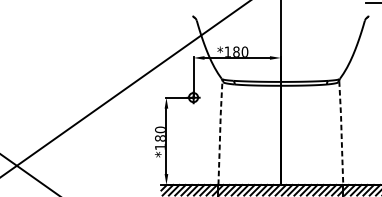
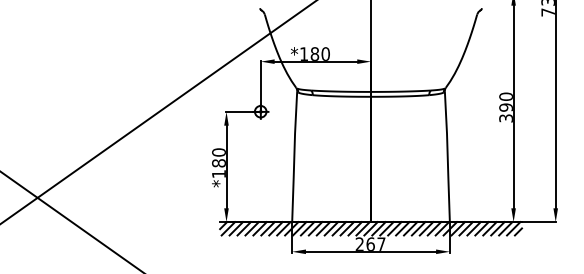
line: (220, 133) -> (294, 156), dashed -> solid
line: (341, 133) -> (447, 156), dashed -> solid

